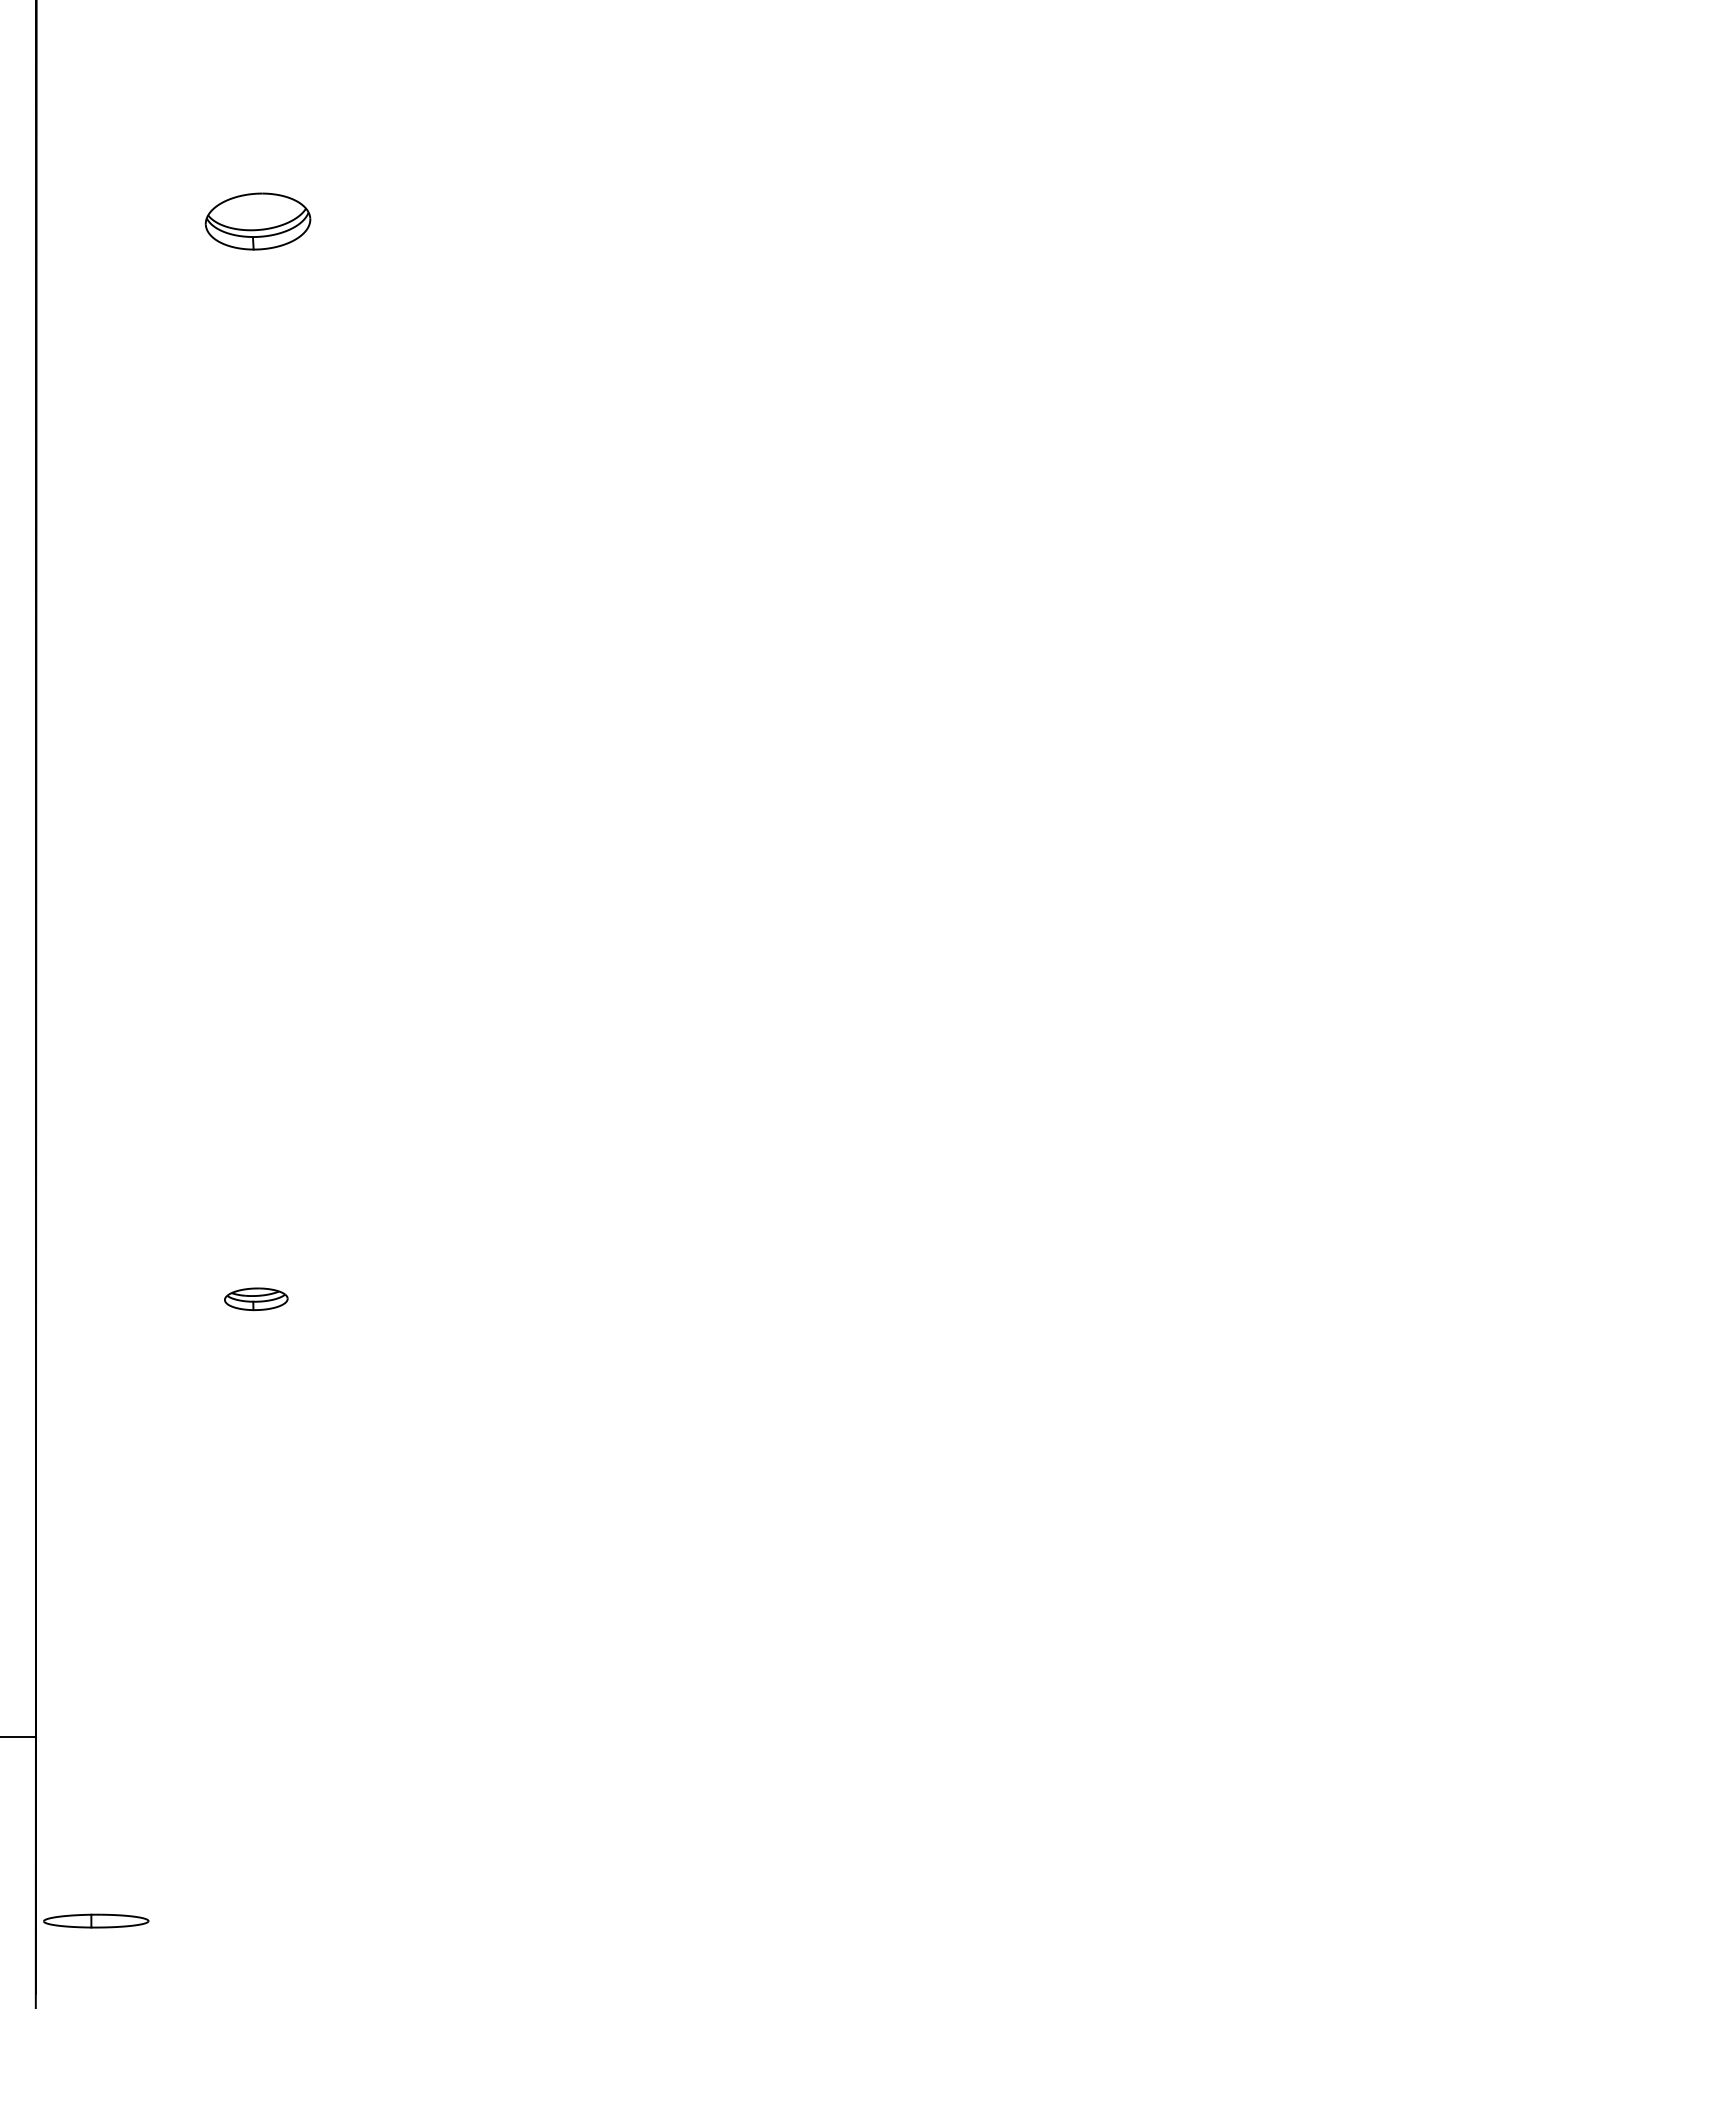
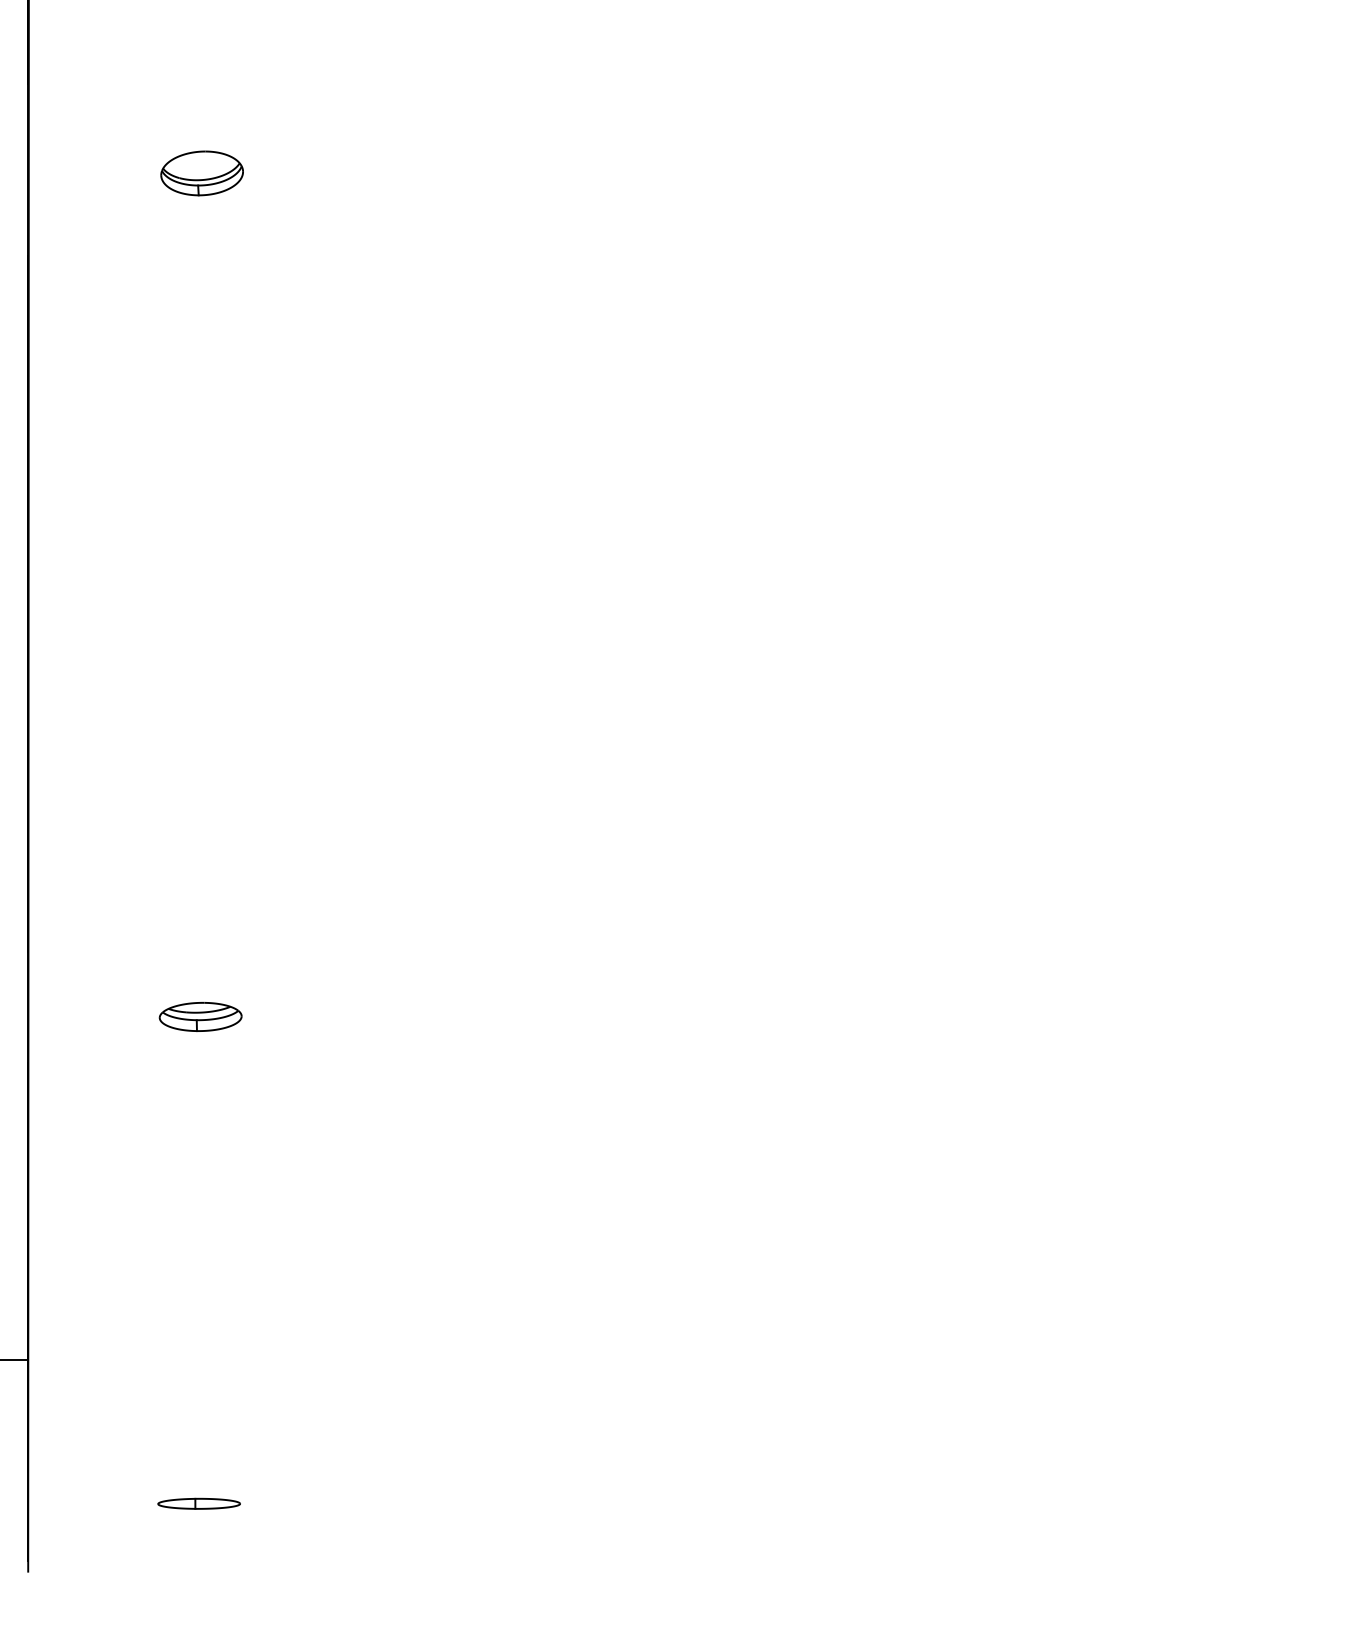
part: (256, 1299) -> (200, 1017), size x1.67
part: (96, 1920) -> (199, 1503), moved

